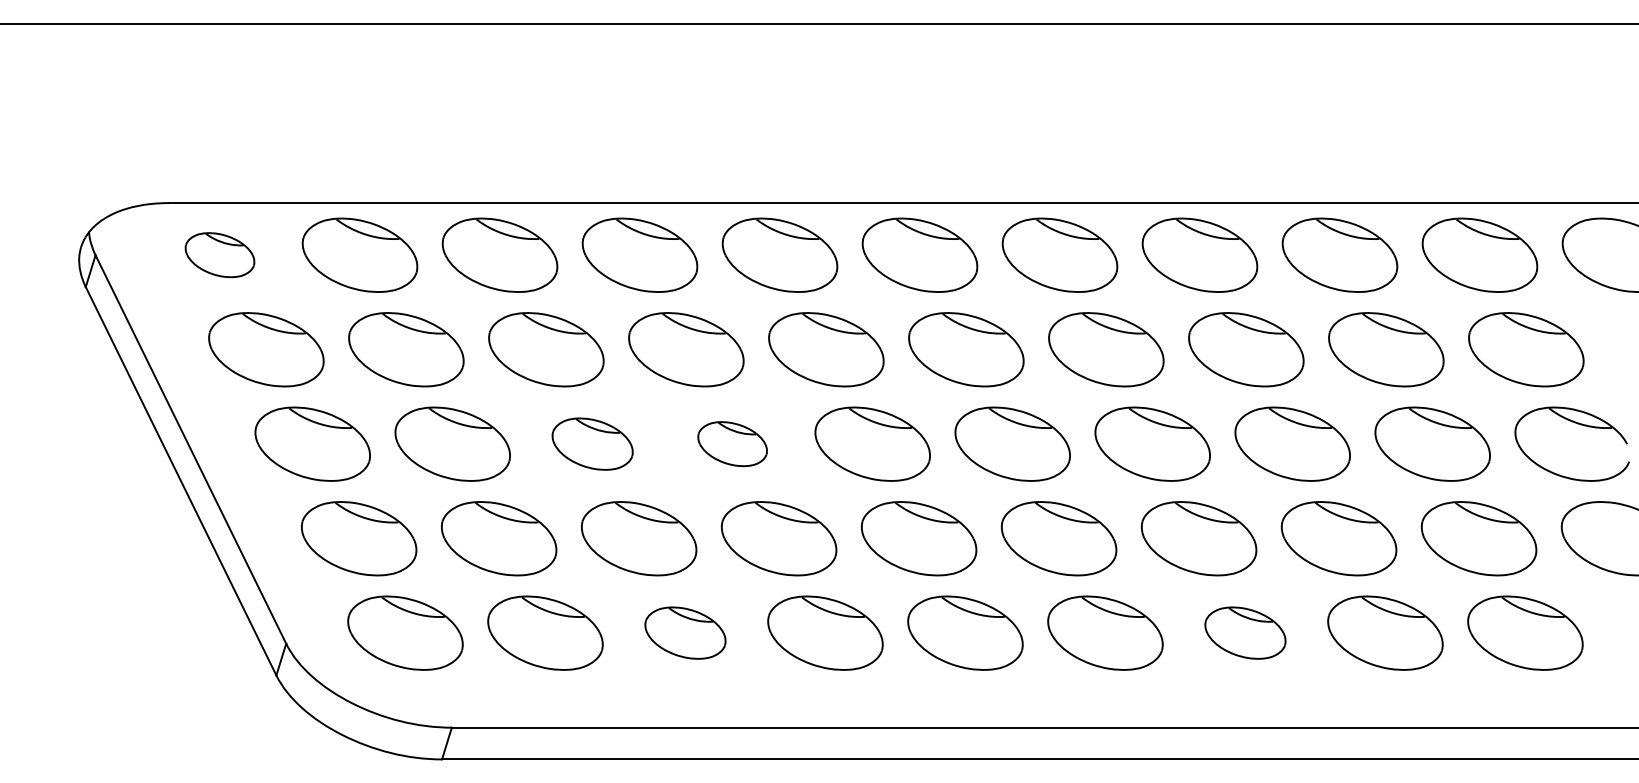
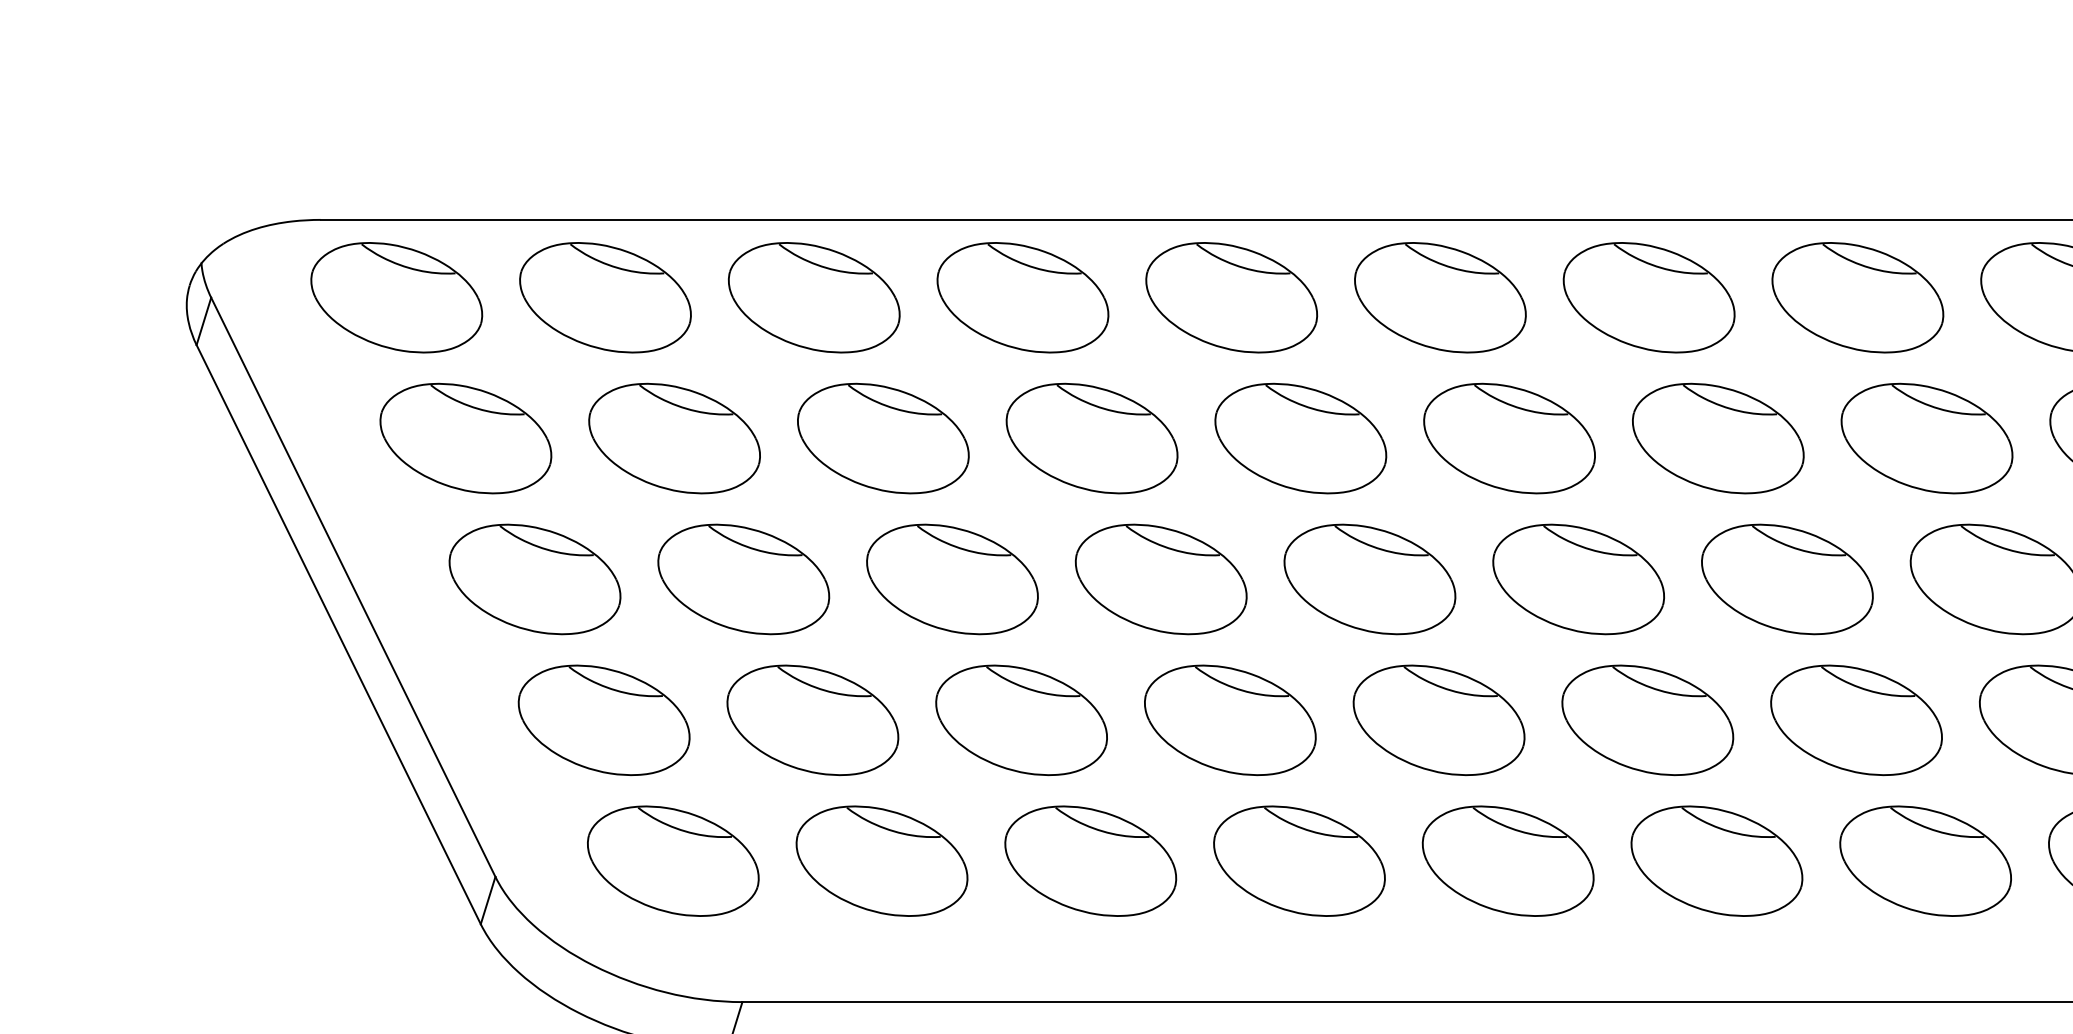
part: (219, 254) -> (395, 296), size x1.67
part: (592, 443) -> (952, 578), size x1.43
part: (732, 443) -> (1160, 578), size x1.67
part: (685, 632) -> (1090, 860), size x1.43
part: (1245, 632) -> (1925, 860), size x1.43

